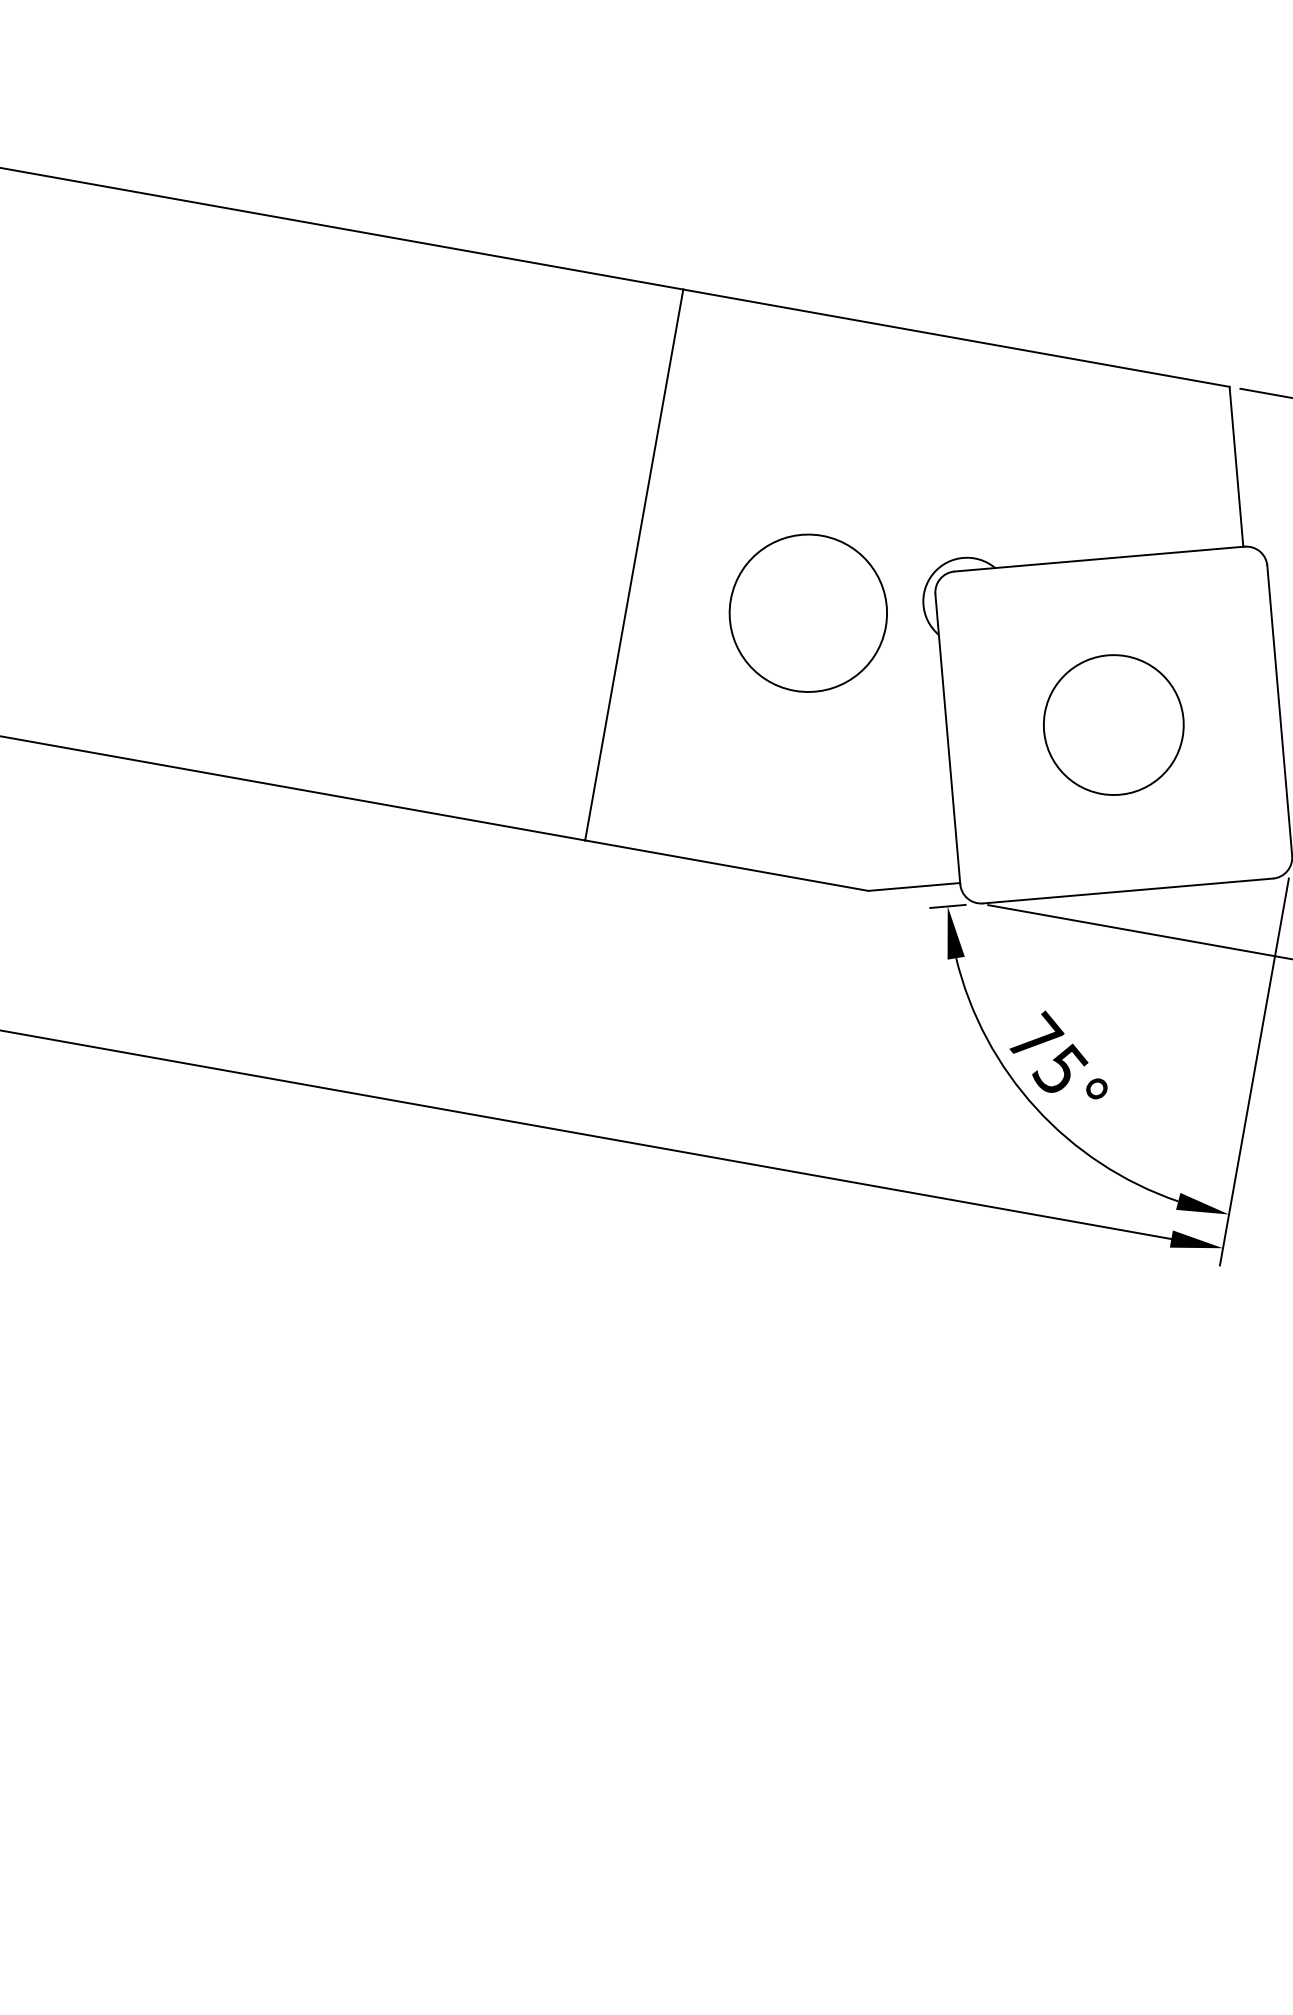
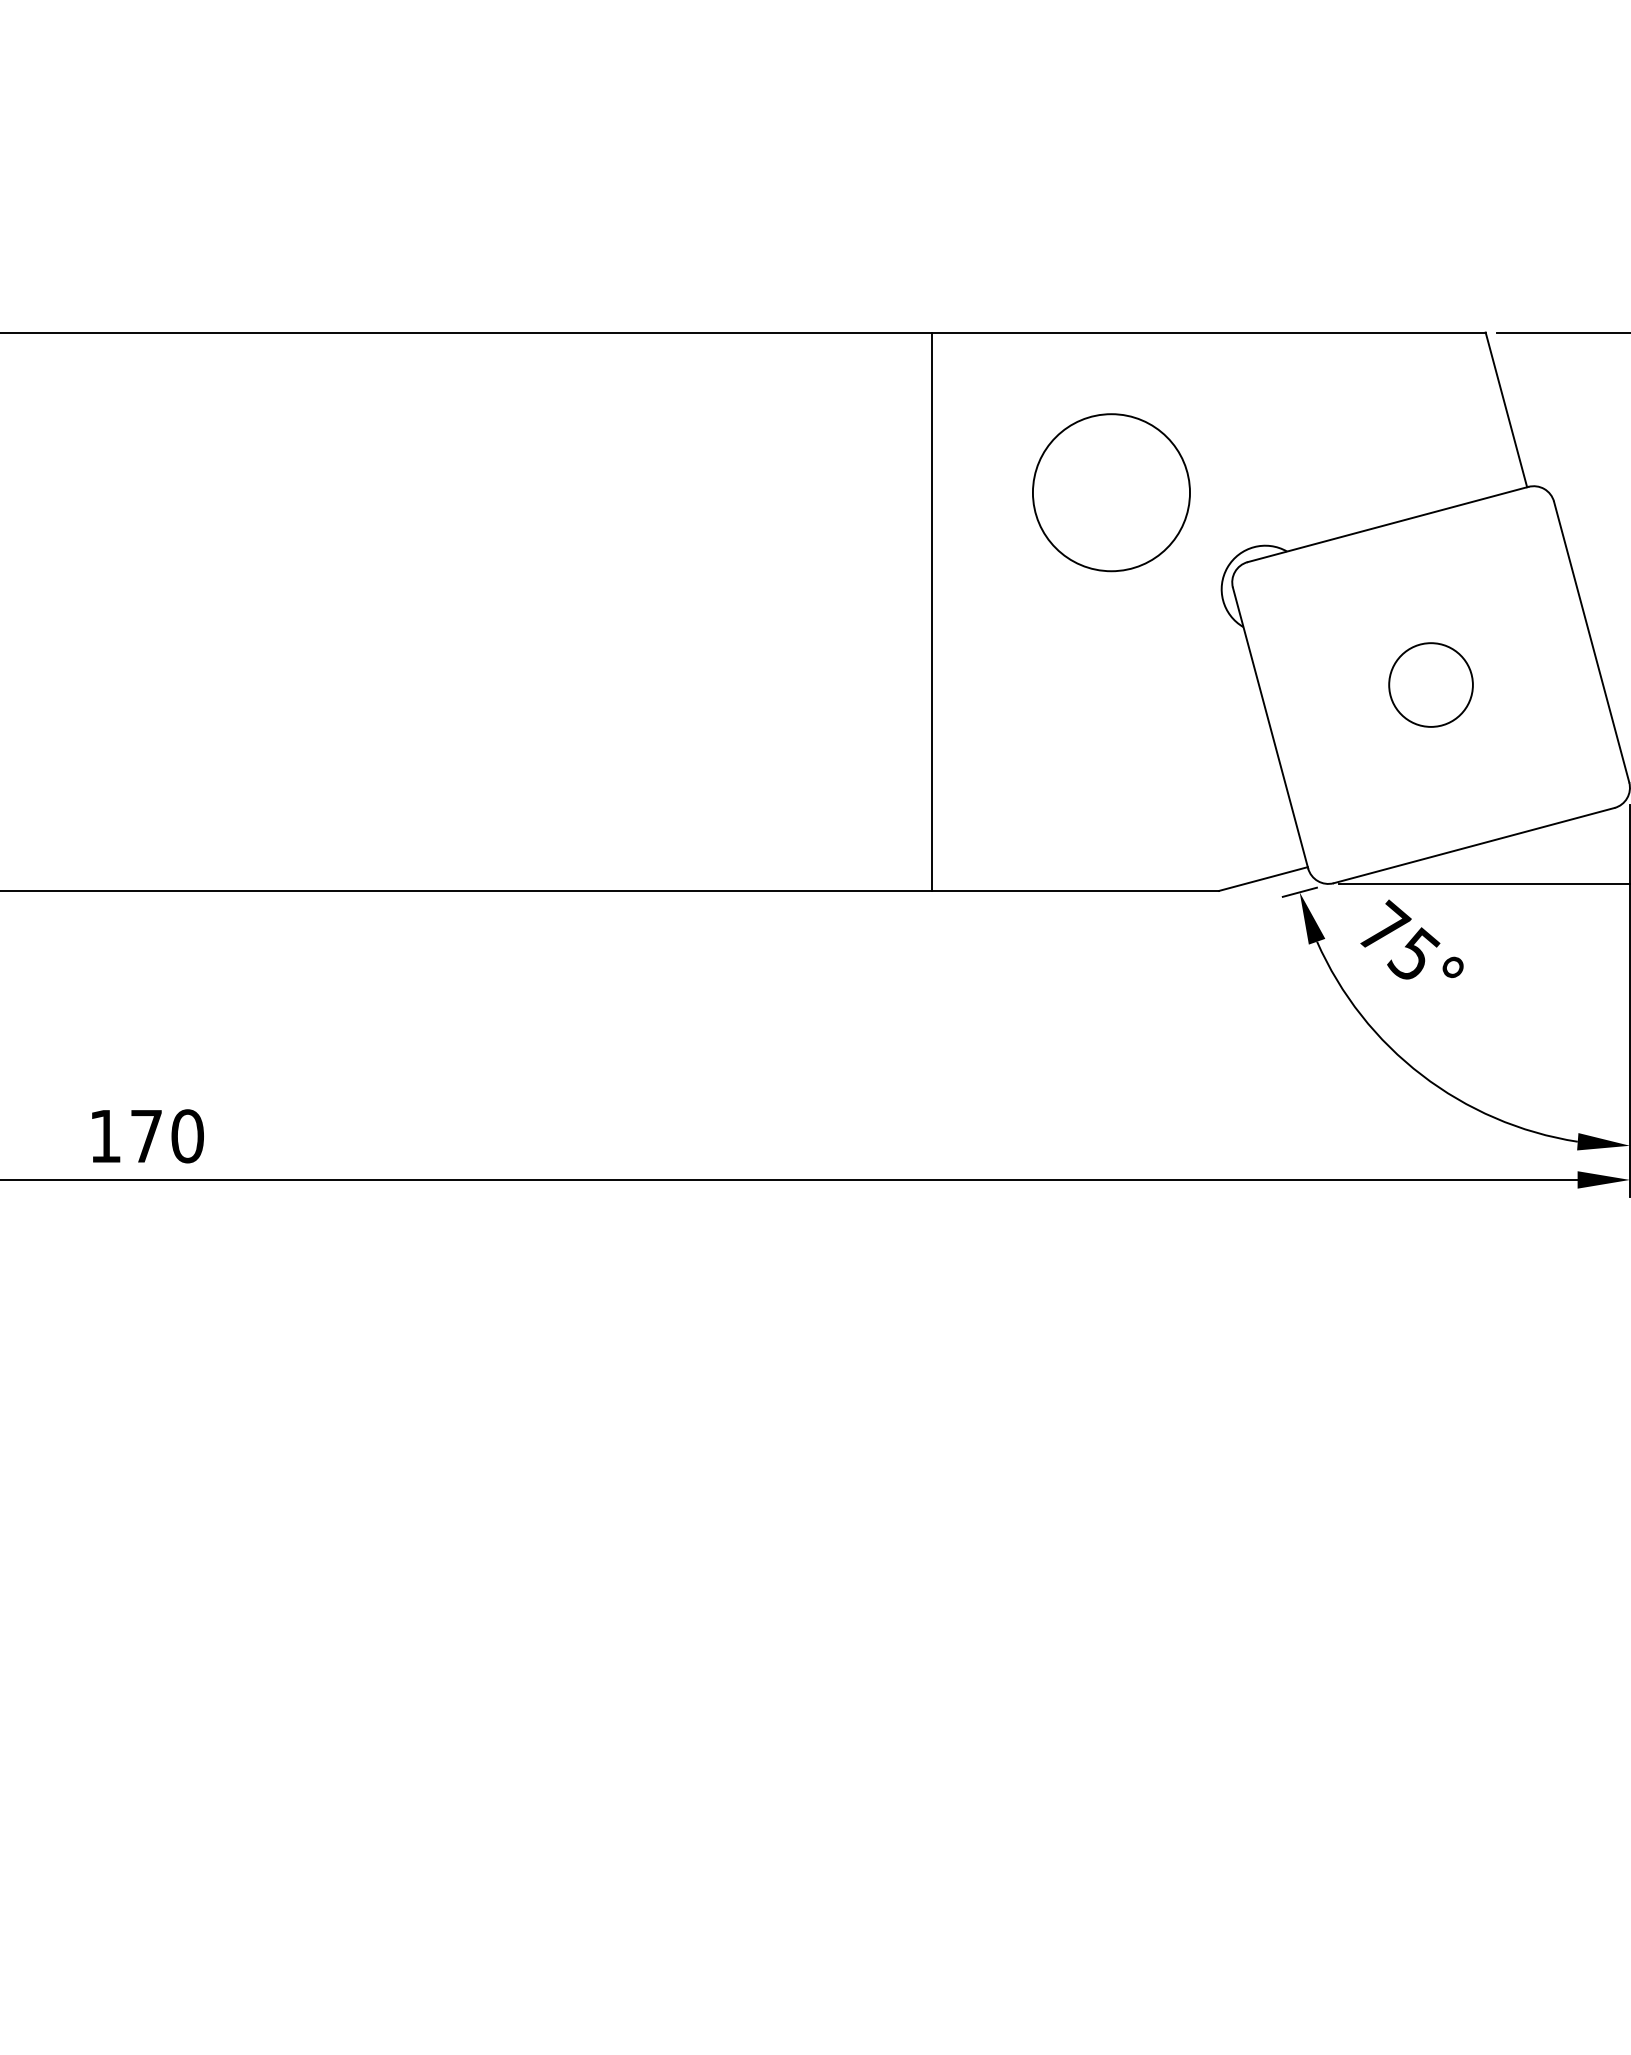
circle: (808, 613) -> (1111, 492), moved
circle: (1113, 724) -> (1430, 684), size x0.6
text: (1060, 1053) -> (1411, 939), moved

